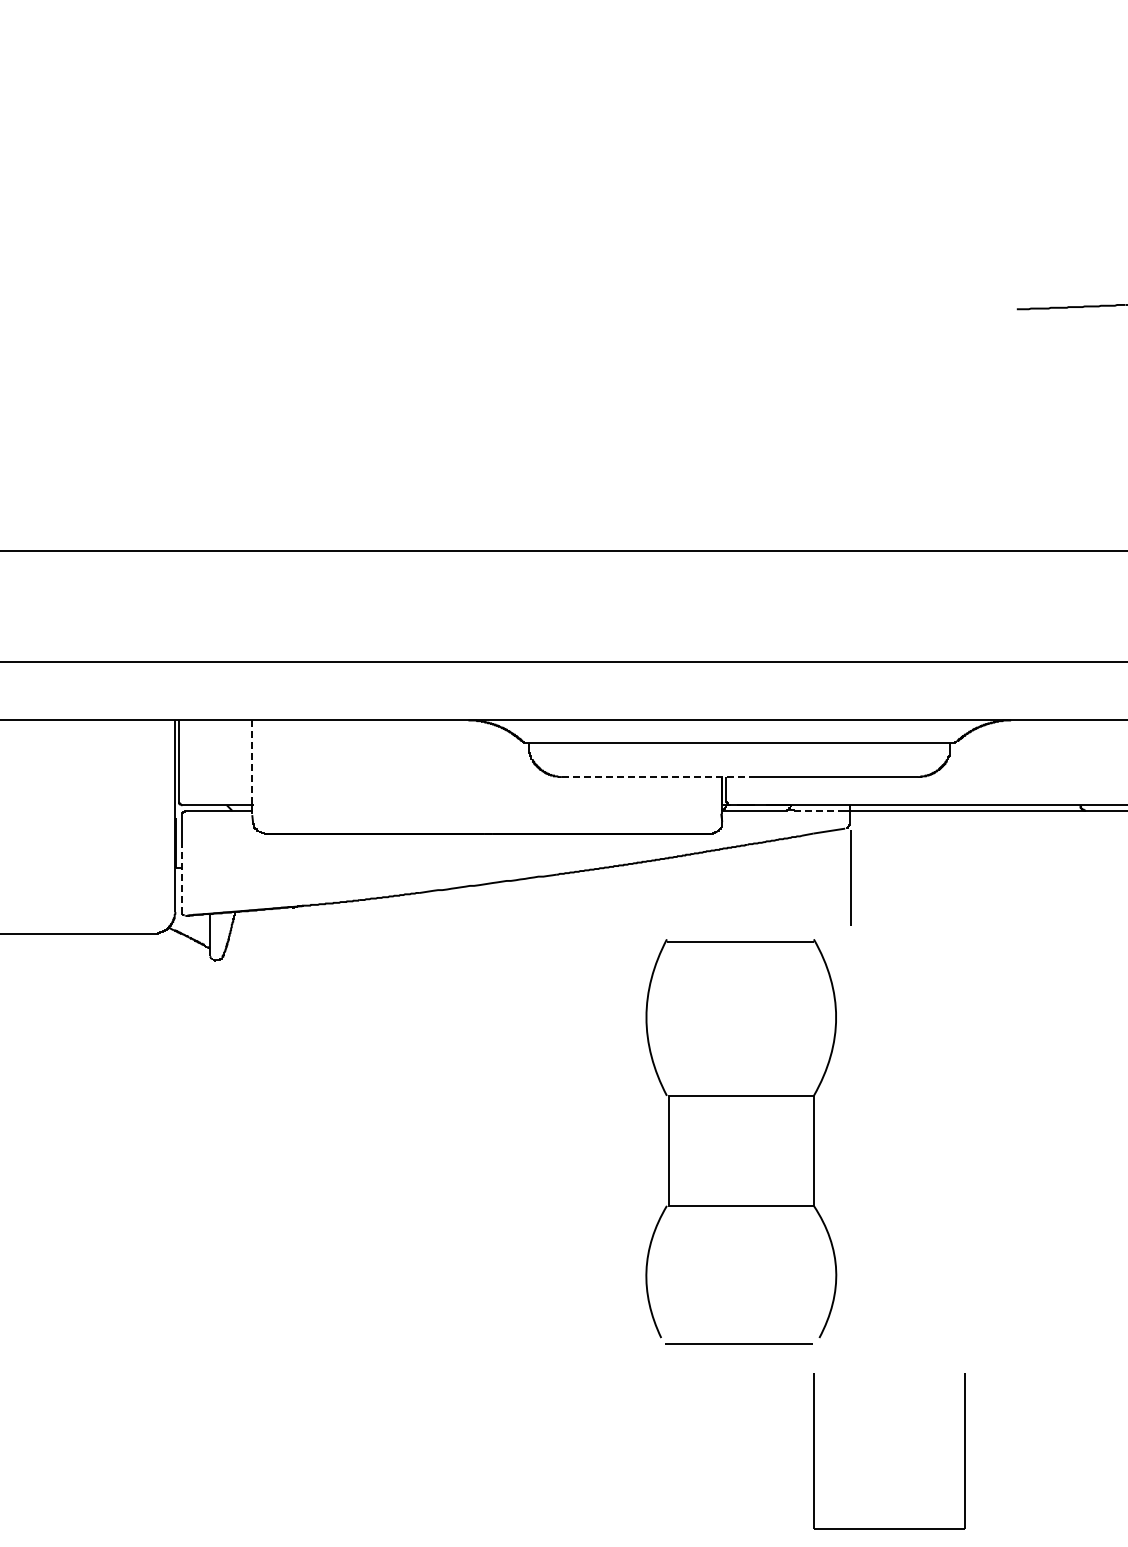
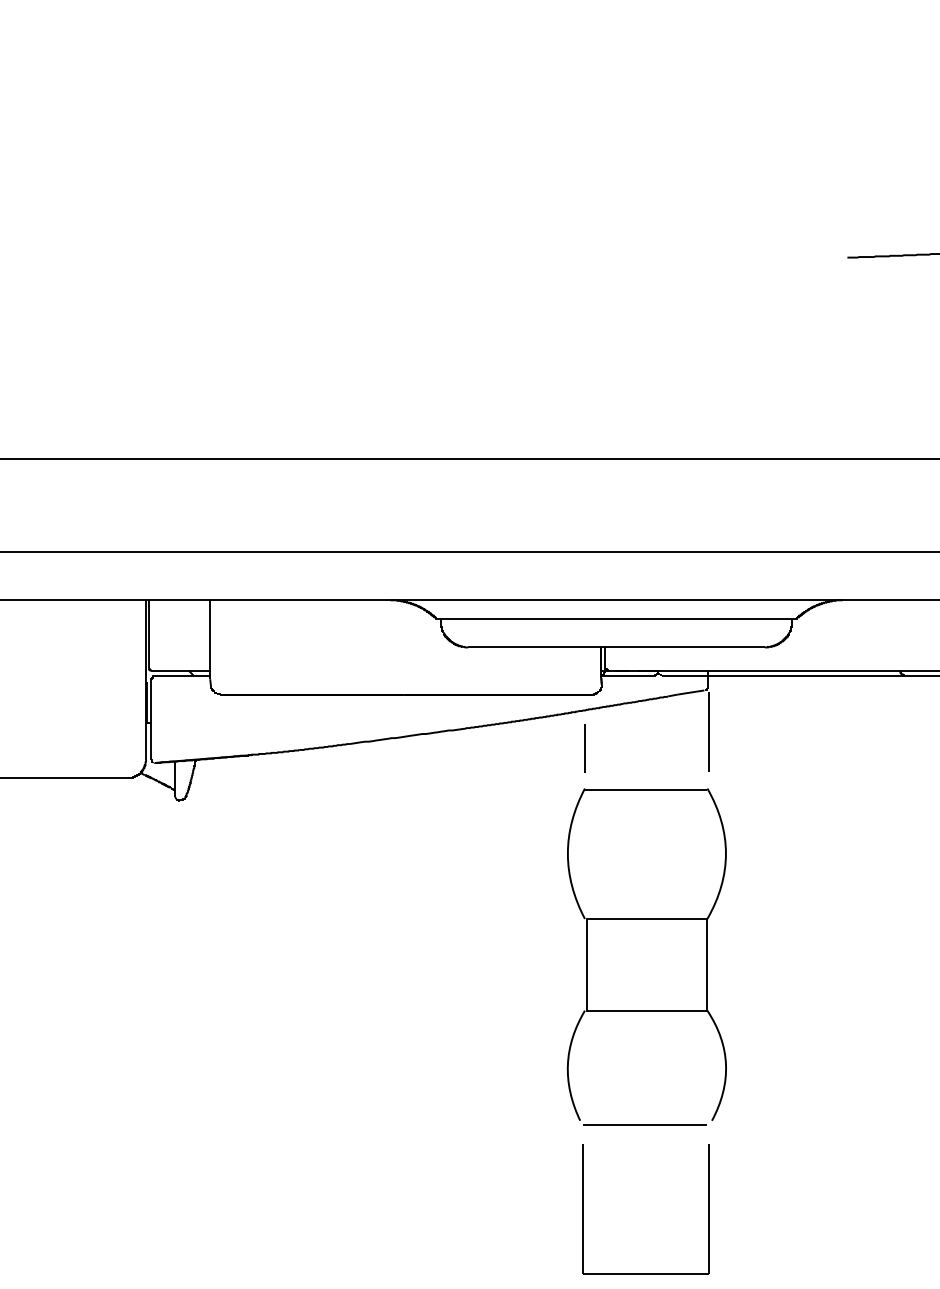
line: (252, 762) -> (210, 635), dashed -> solid
line: (657, 777) -> (547, 647), dashed -> solid
line: (819, 810) -> (682, 675), dashed -> solid
line: (181, 875) -> (151, 729), dashed -> solid
line: (701, 898) -> (584, 748), added
part: (741, 1141) -> (647, 957), moved
part: (814, 1451) -> (583, 1209), moved

